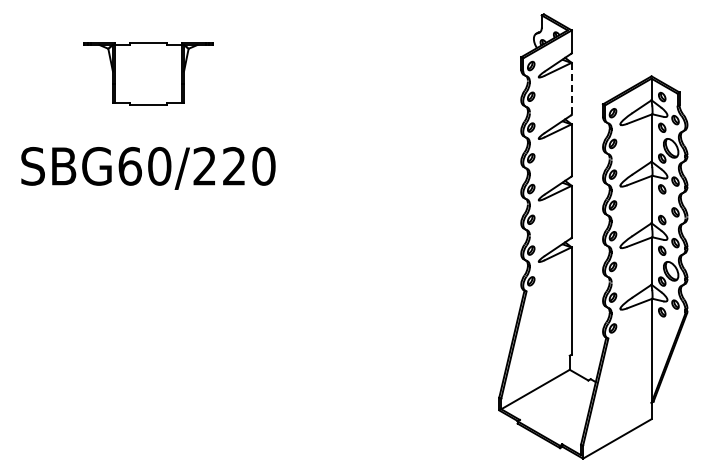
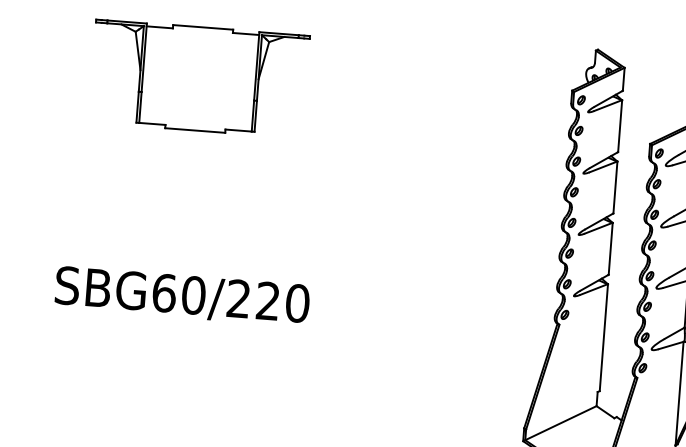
part: (148, 73) -> (199, 78), size x1.67
line: (571, 88) -> (619, 125), dashed -> solid
text: (148, 168) -> (182, 296), moved

